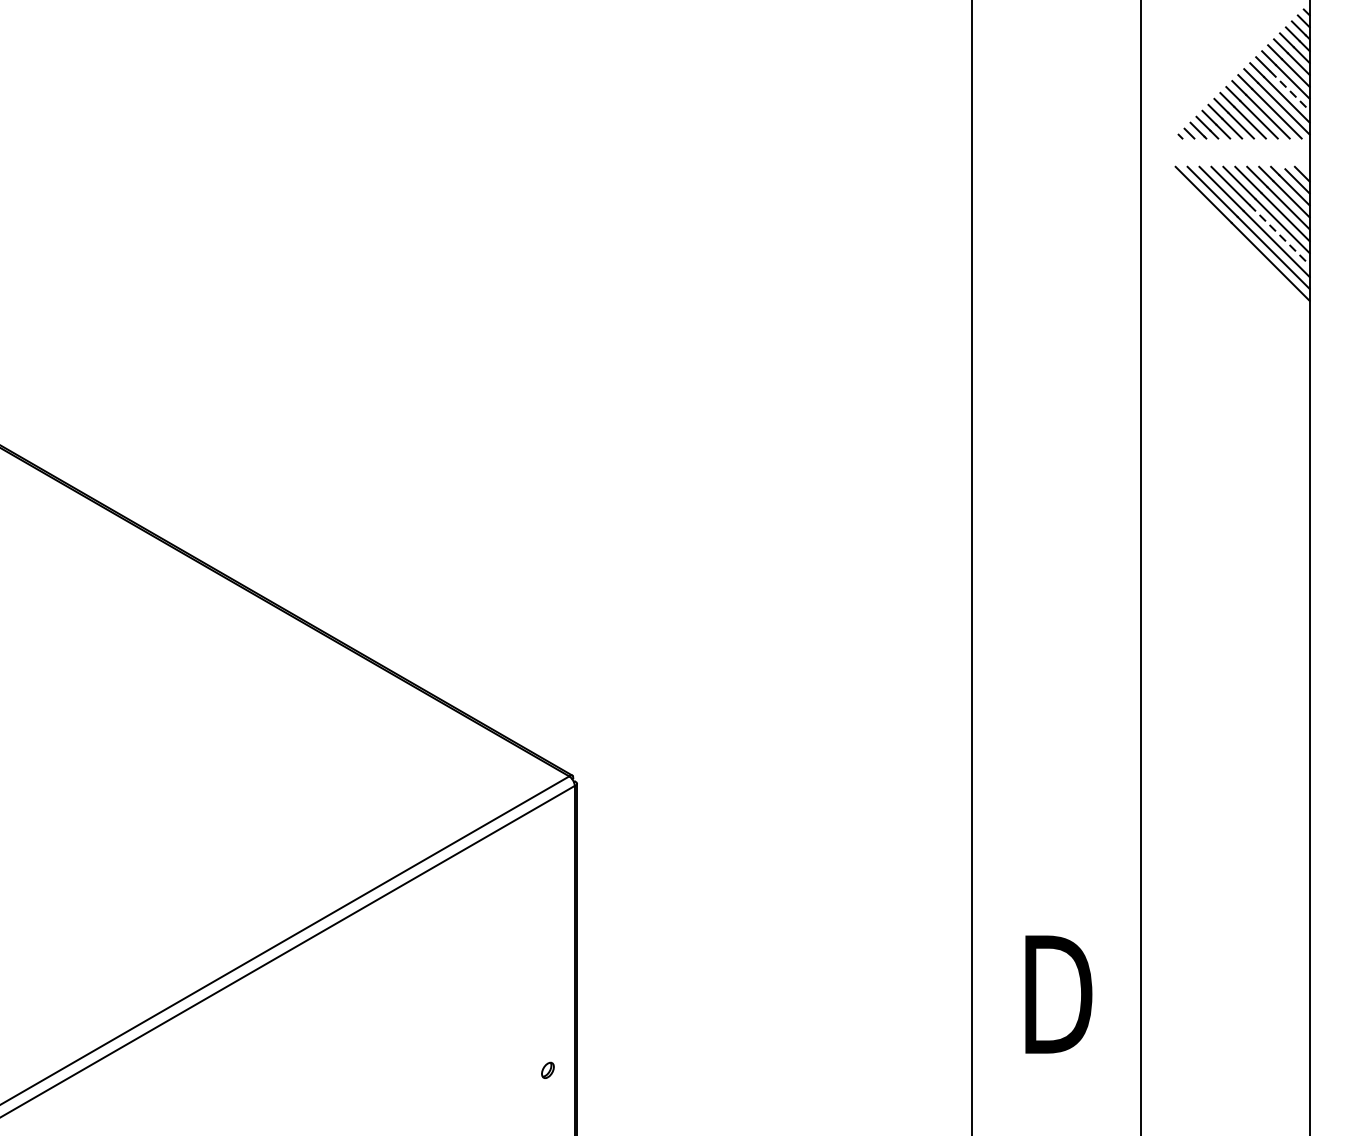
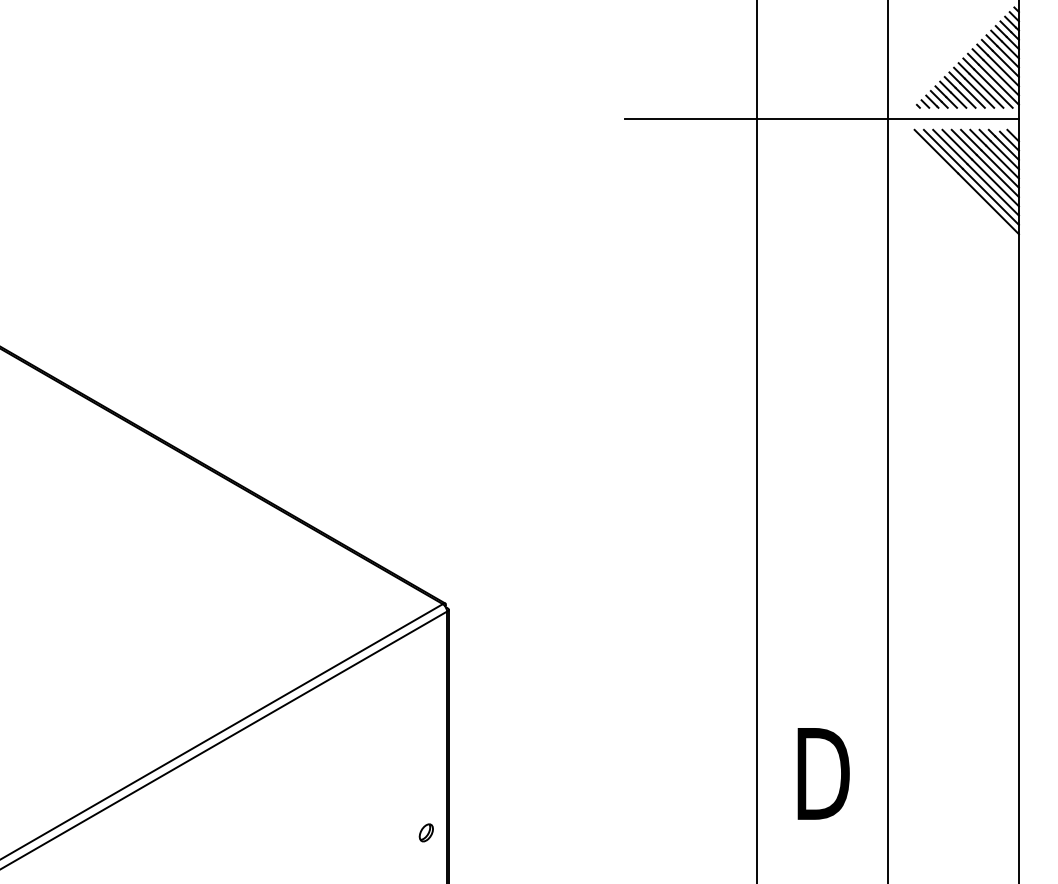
line: (1289, 90) -> (1003, 70), dashed -> solid
line: (1055, 152) -> (821, 118), added
line: (1279, 235) -> (995, 183), dashed -> solid
part: (546, 1069) -> (425, 832), size x1.43

